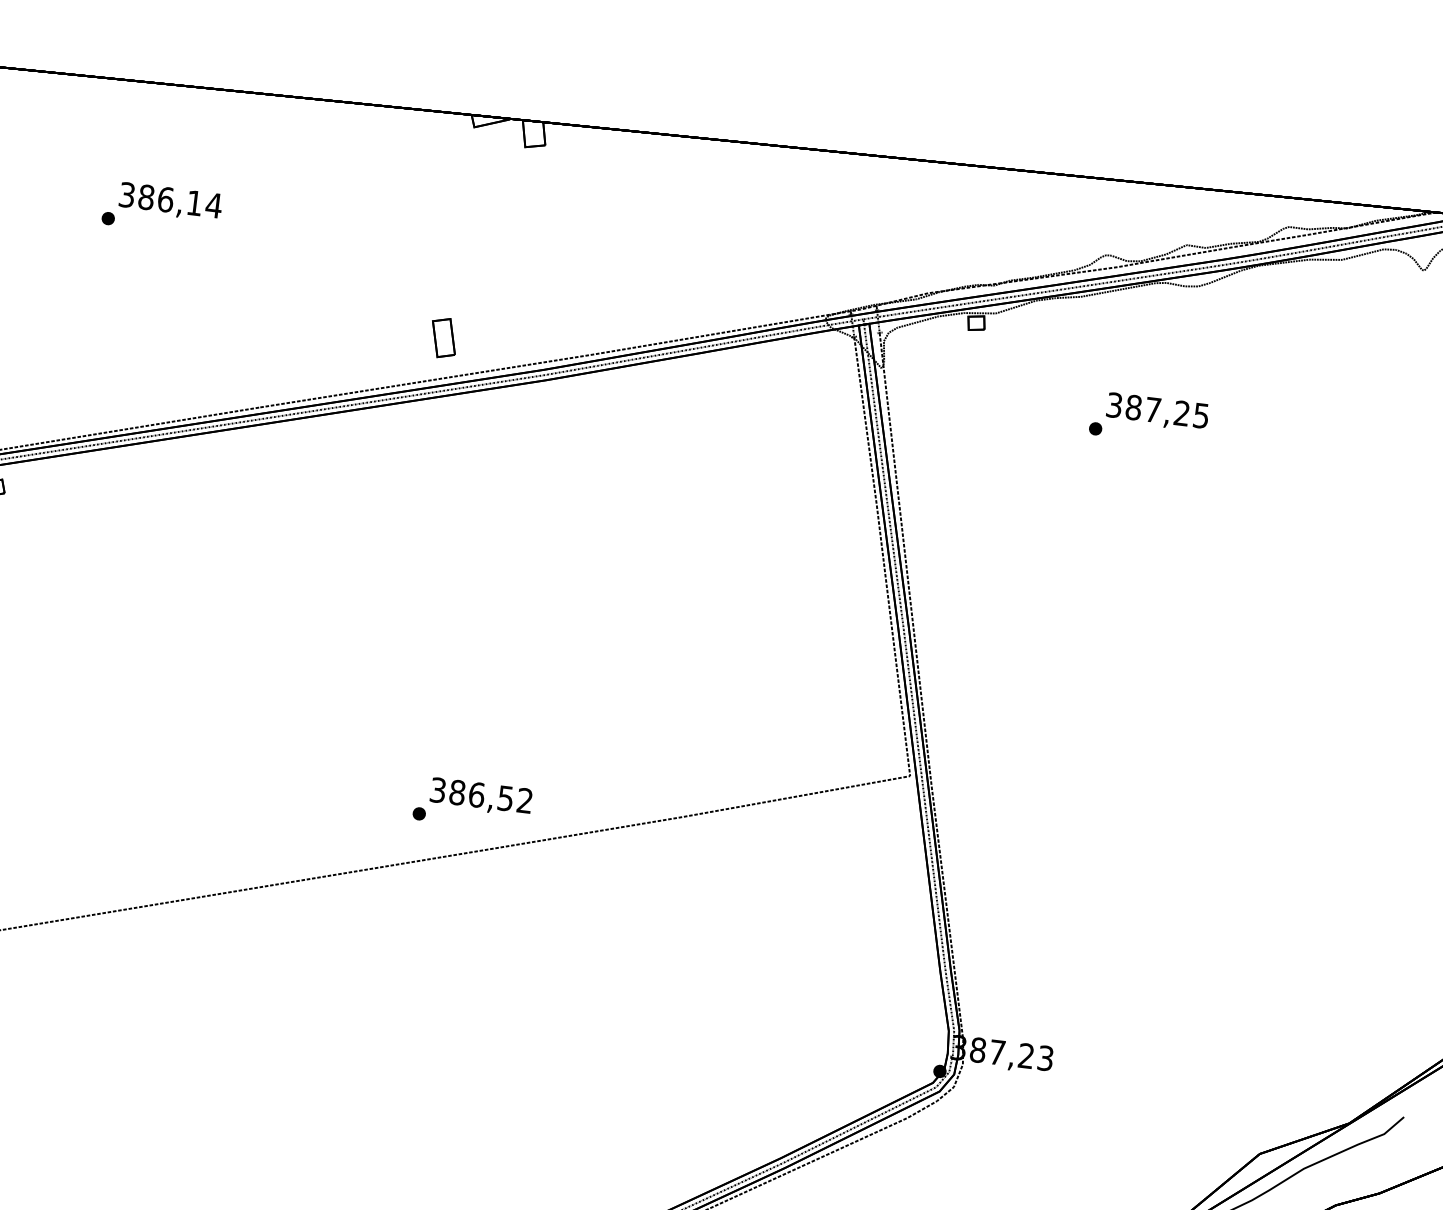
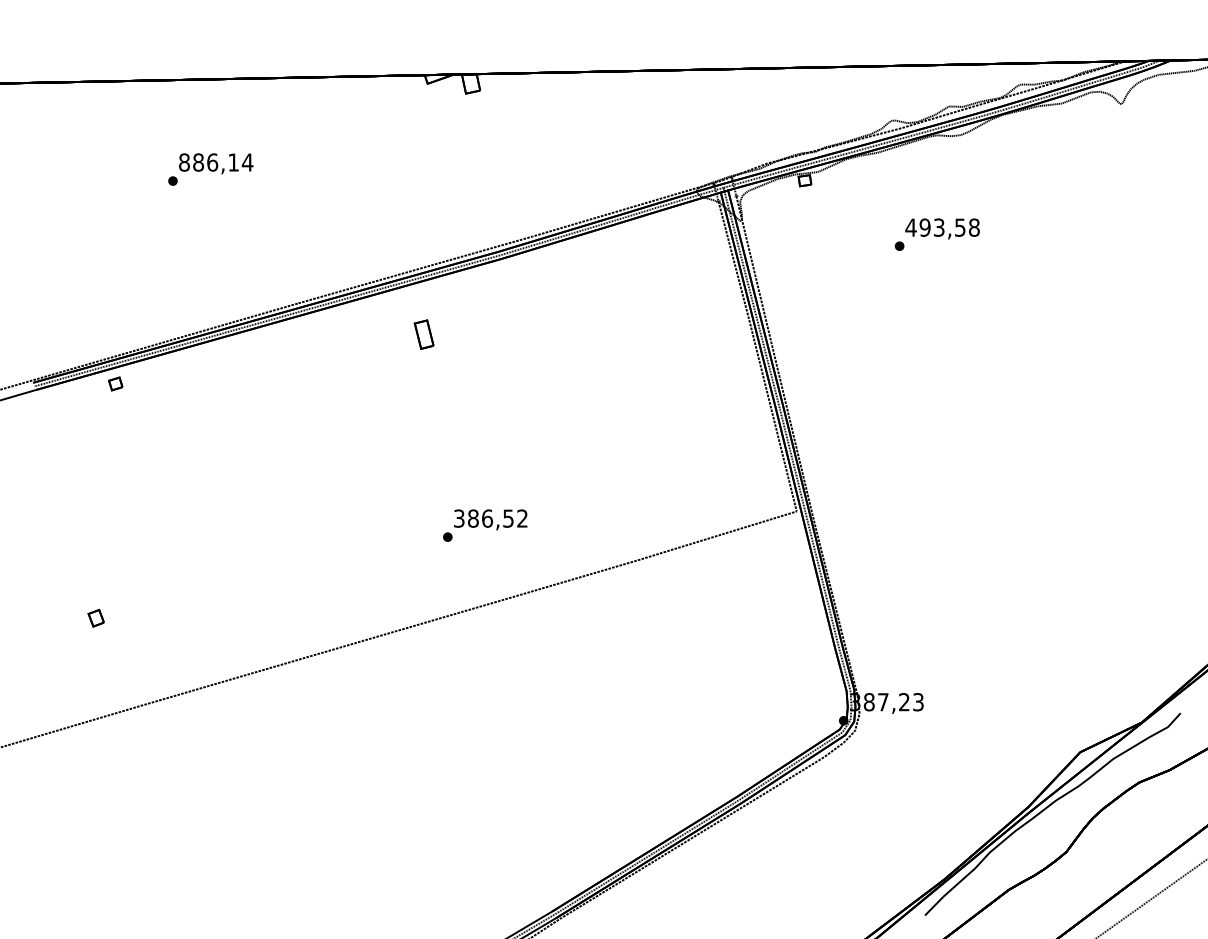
text: (127, 194) -> (184, 162), 386,14 -> 886,14
part: (443, 337) -> (423, 334), moved
text: (1157, 410) -> (942, 227), 387,25 -> 493,58
text: (473, 804) -> (485, 525), moved

